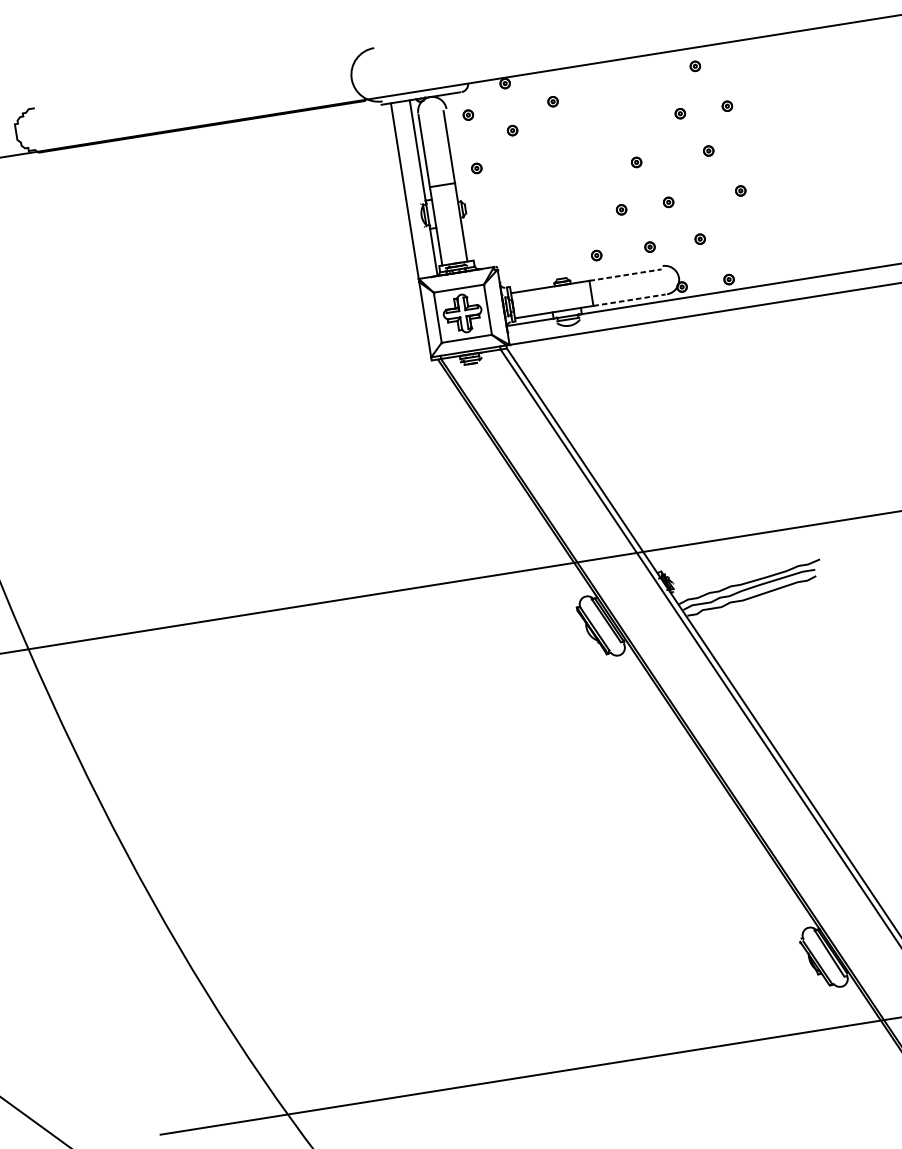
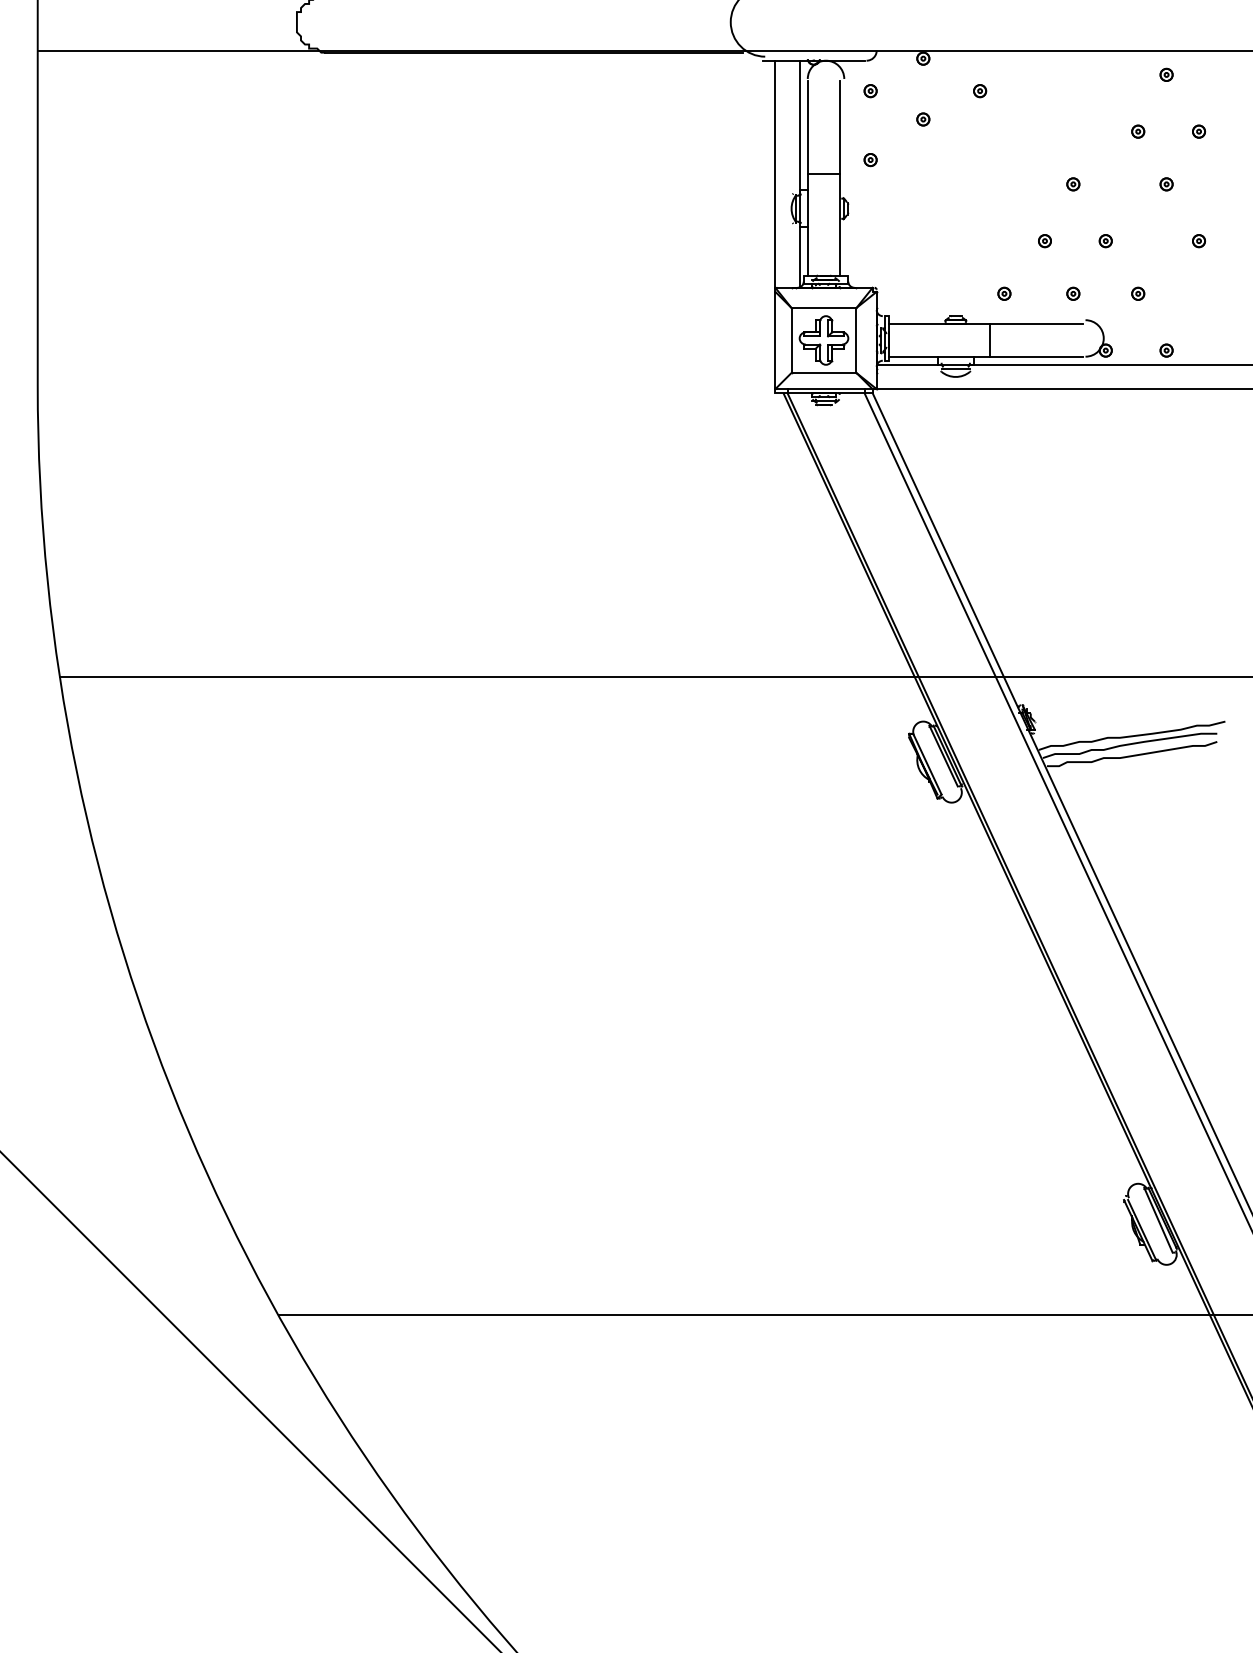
line: (625, 275) -> (1036, 324), dashed -> solid
line: (629, 300) -> (1036, 356), dashed -> solid

